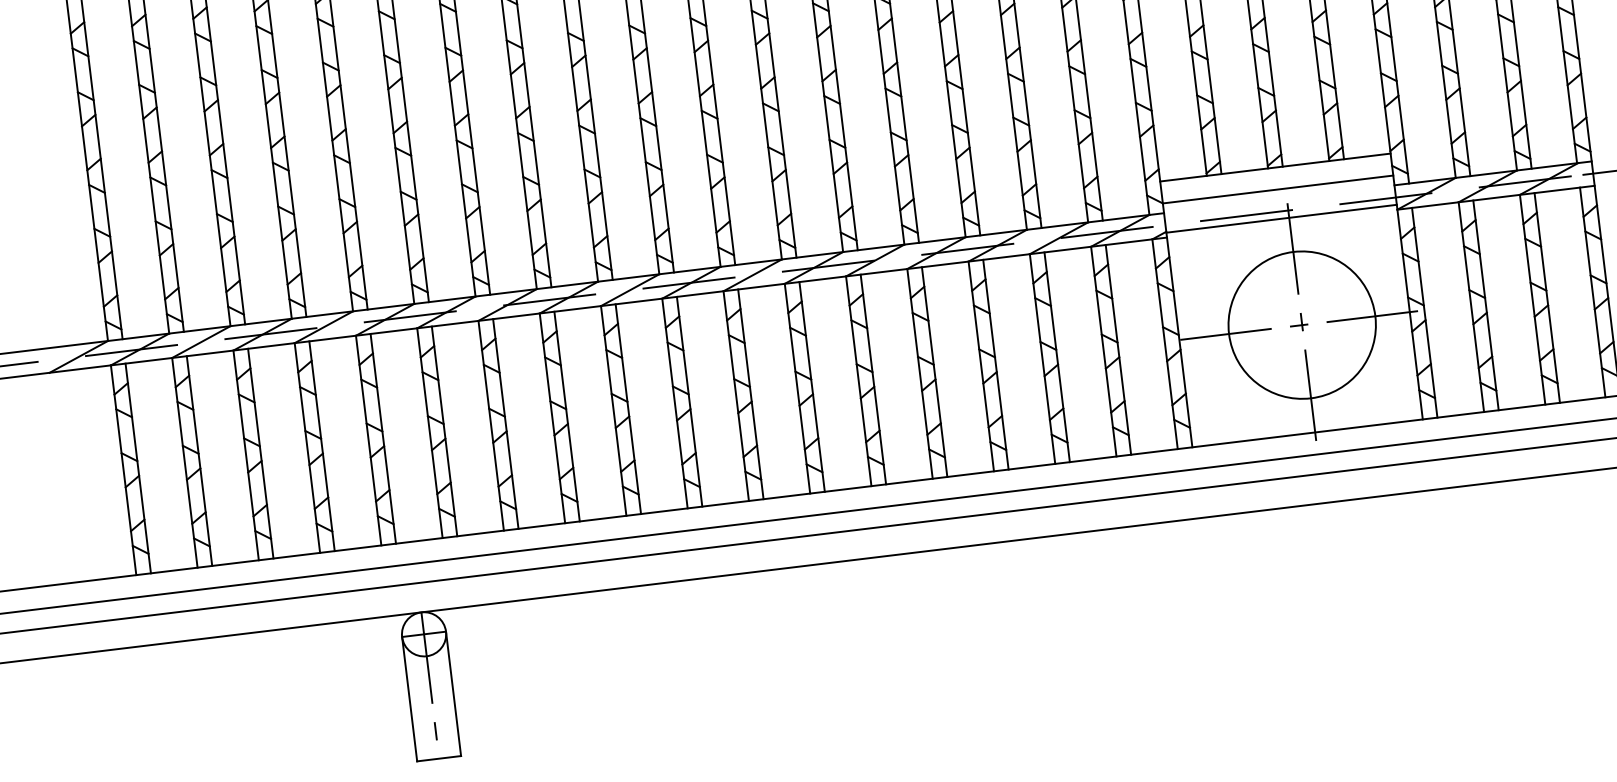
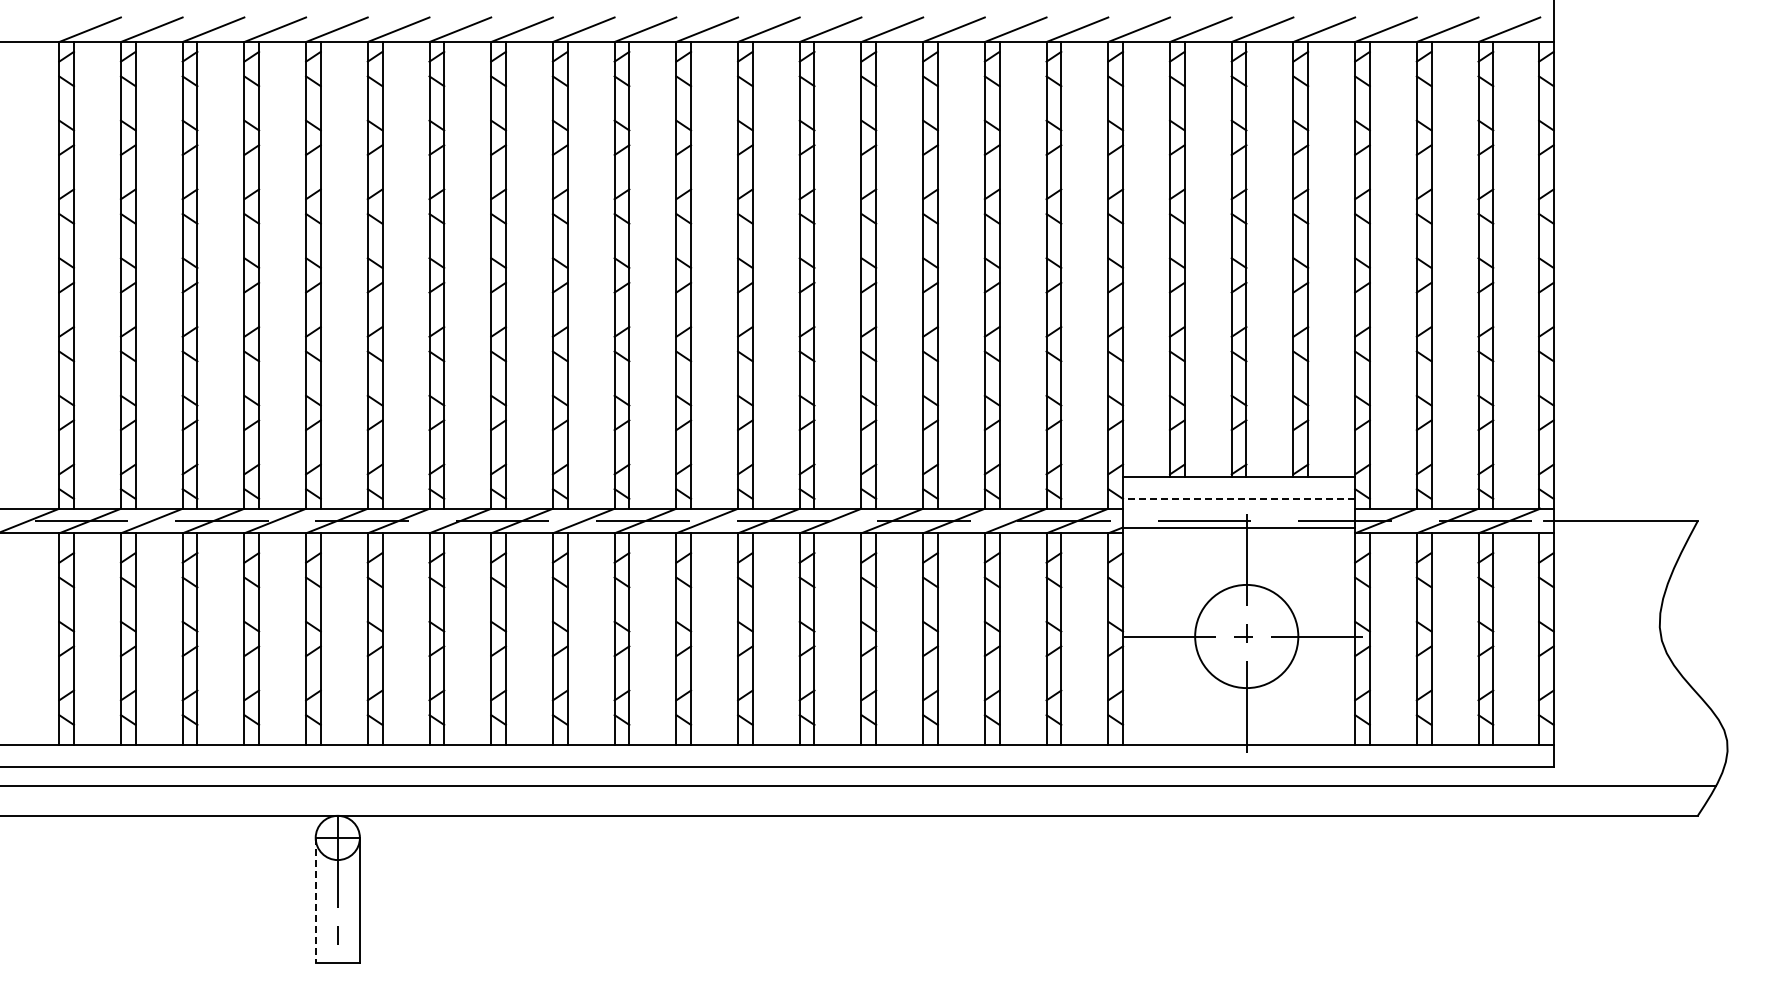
line: (1277, 189) -> (1238, 498), solid -> dashed
circle: (1301, 325) -> (1246, 636), size x0.7
line: (409, 699) -> (315, 900), solid -> dashed

